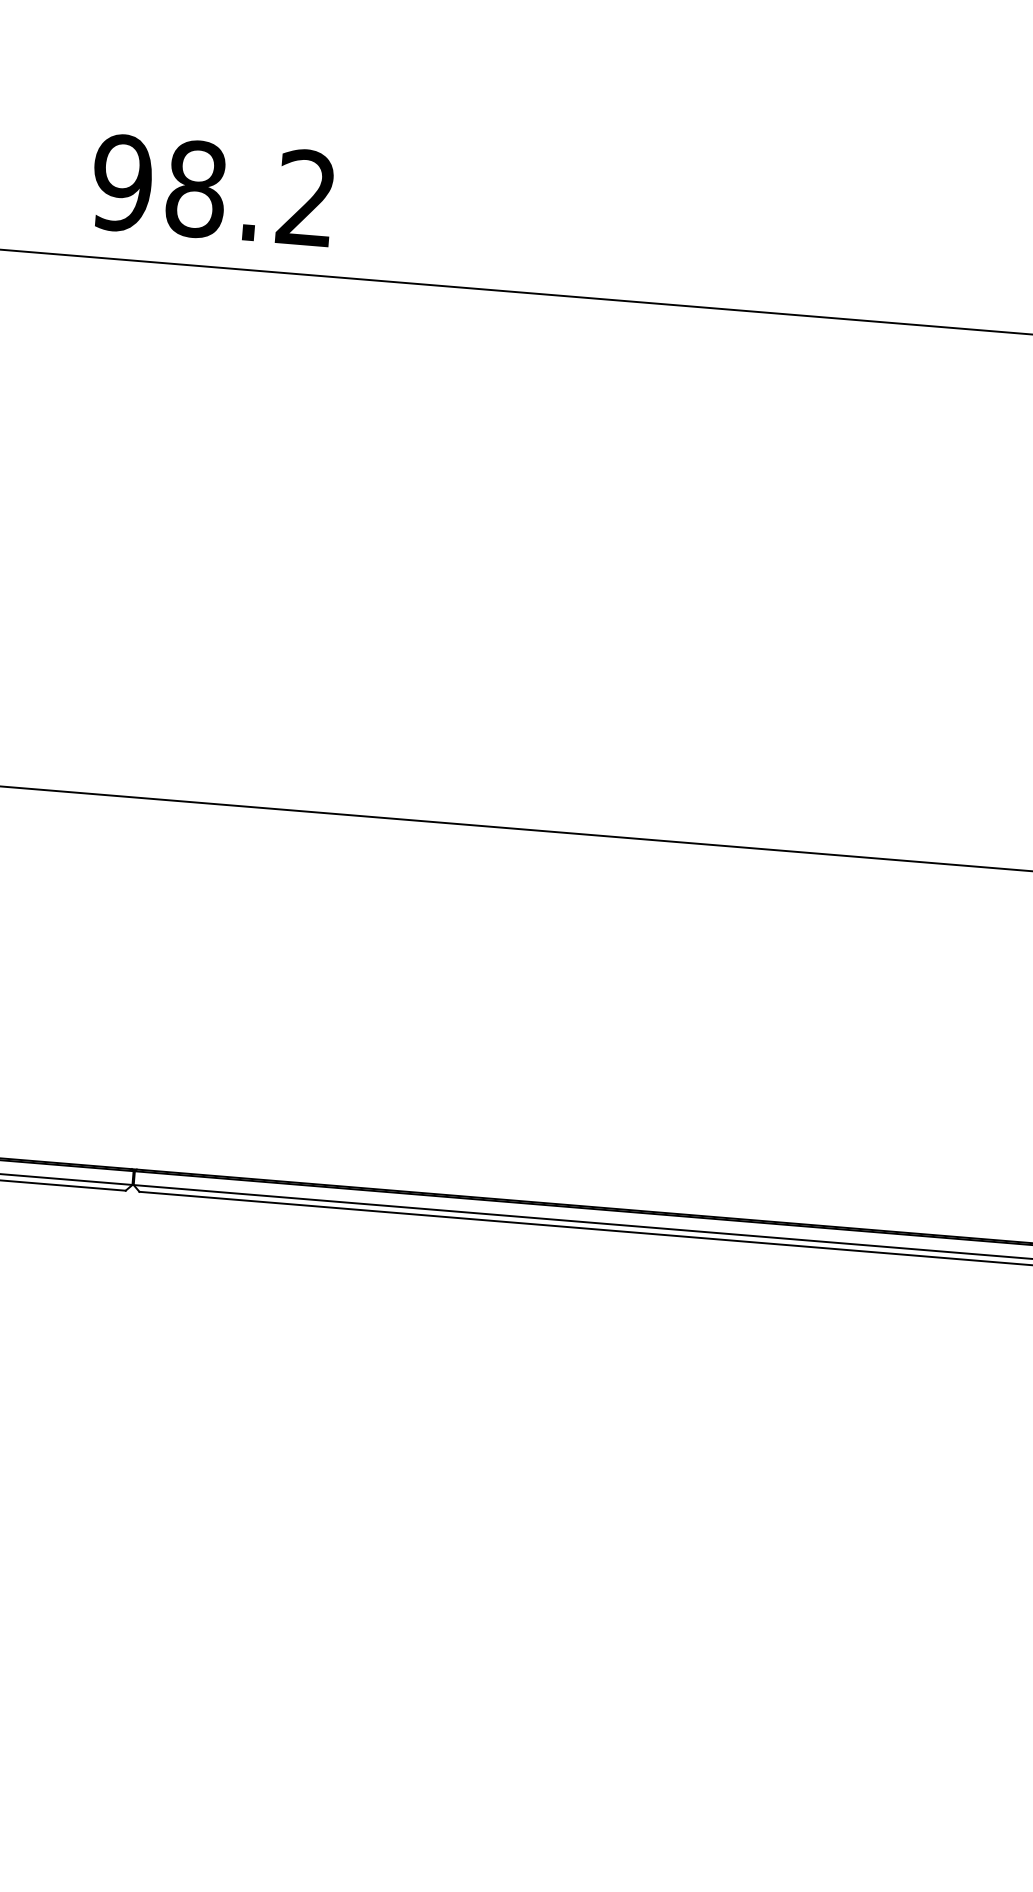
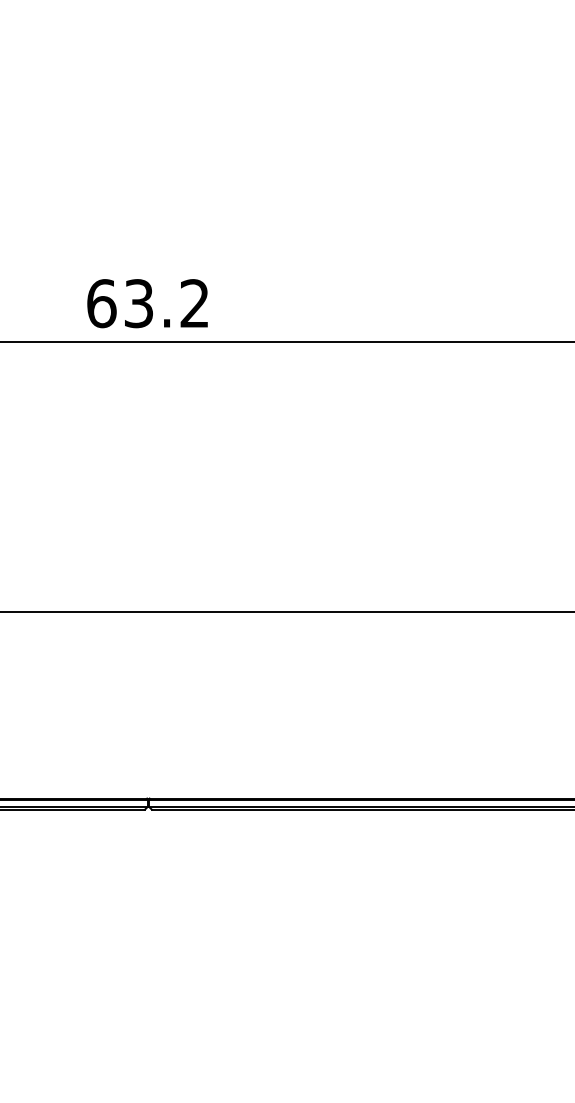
text: (157, 185) -> (119, 303), 98.2 -> 63.2

